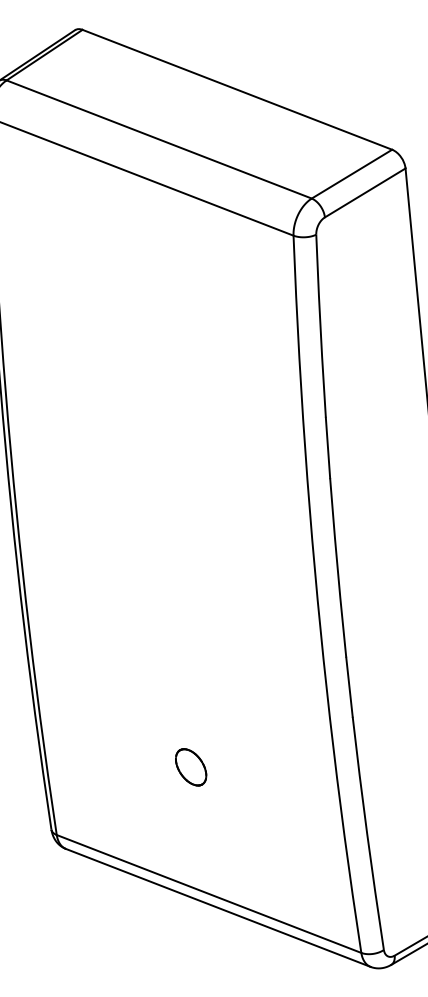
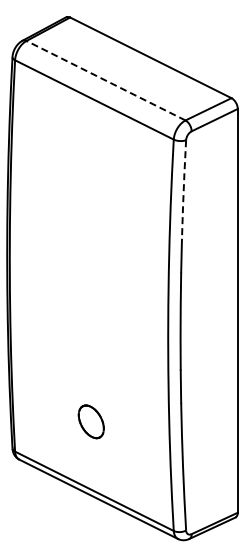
line: (159, 138) -> (106, 80), solid -> dashed
line: (320, 327) -> (183, 190), solid -> dashed
part: (189, 766) -> (90, 421), size x1.6

